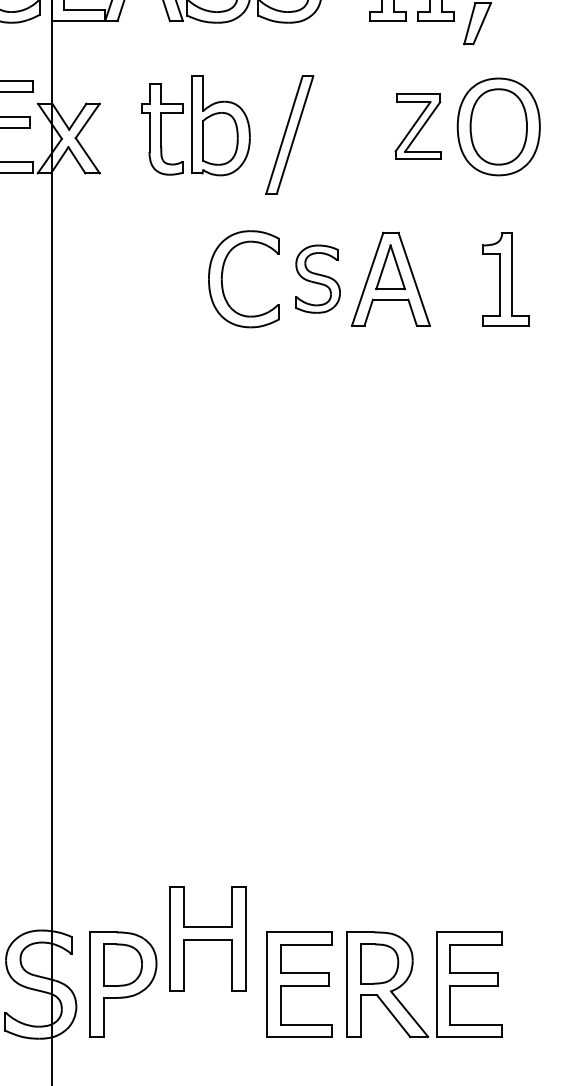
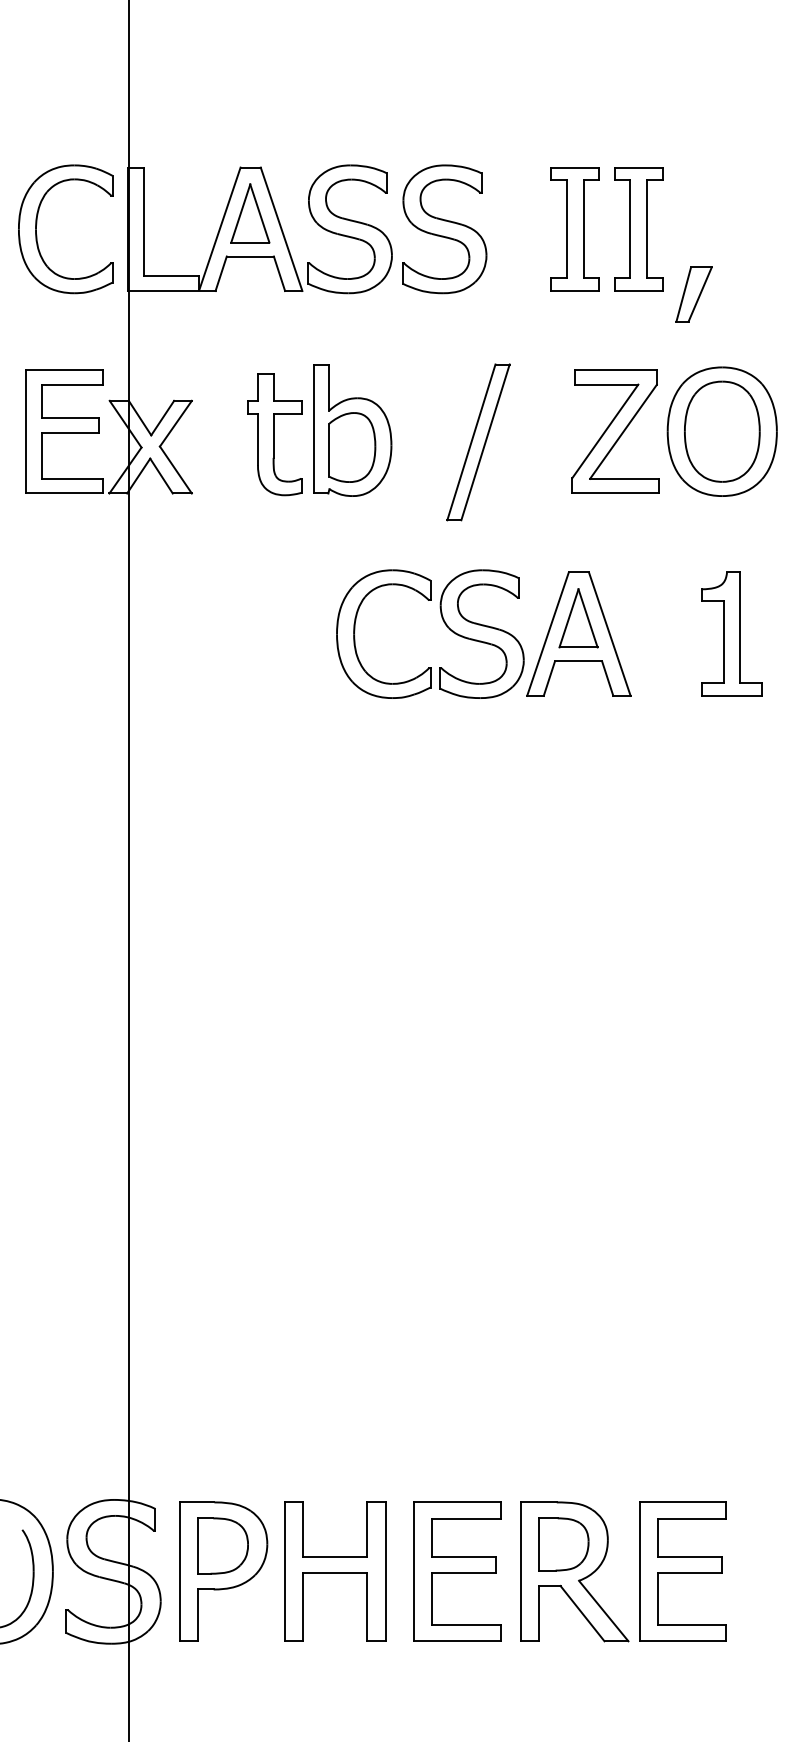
part: (418, 126) -> (615, 431), size x1.43
part: (289, 135) -> (478, 442), moved
part: (317, 278) -> (481, 633), size x1.43
part: (207, 938) -> (335, 1571), moved

